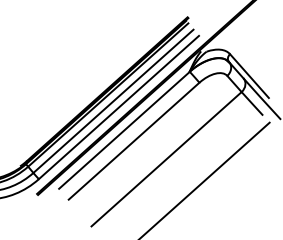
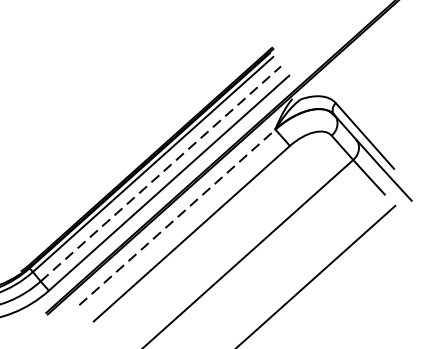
line: (113, 101) -> (160, 174), solid -> dashed
line: (124, 130) -> (177, 217), solid -> dashed

